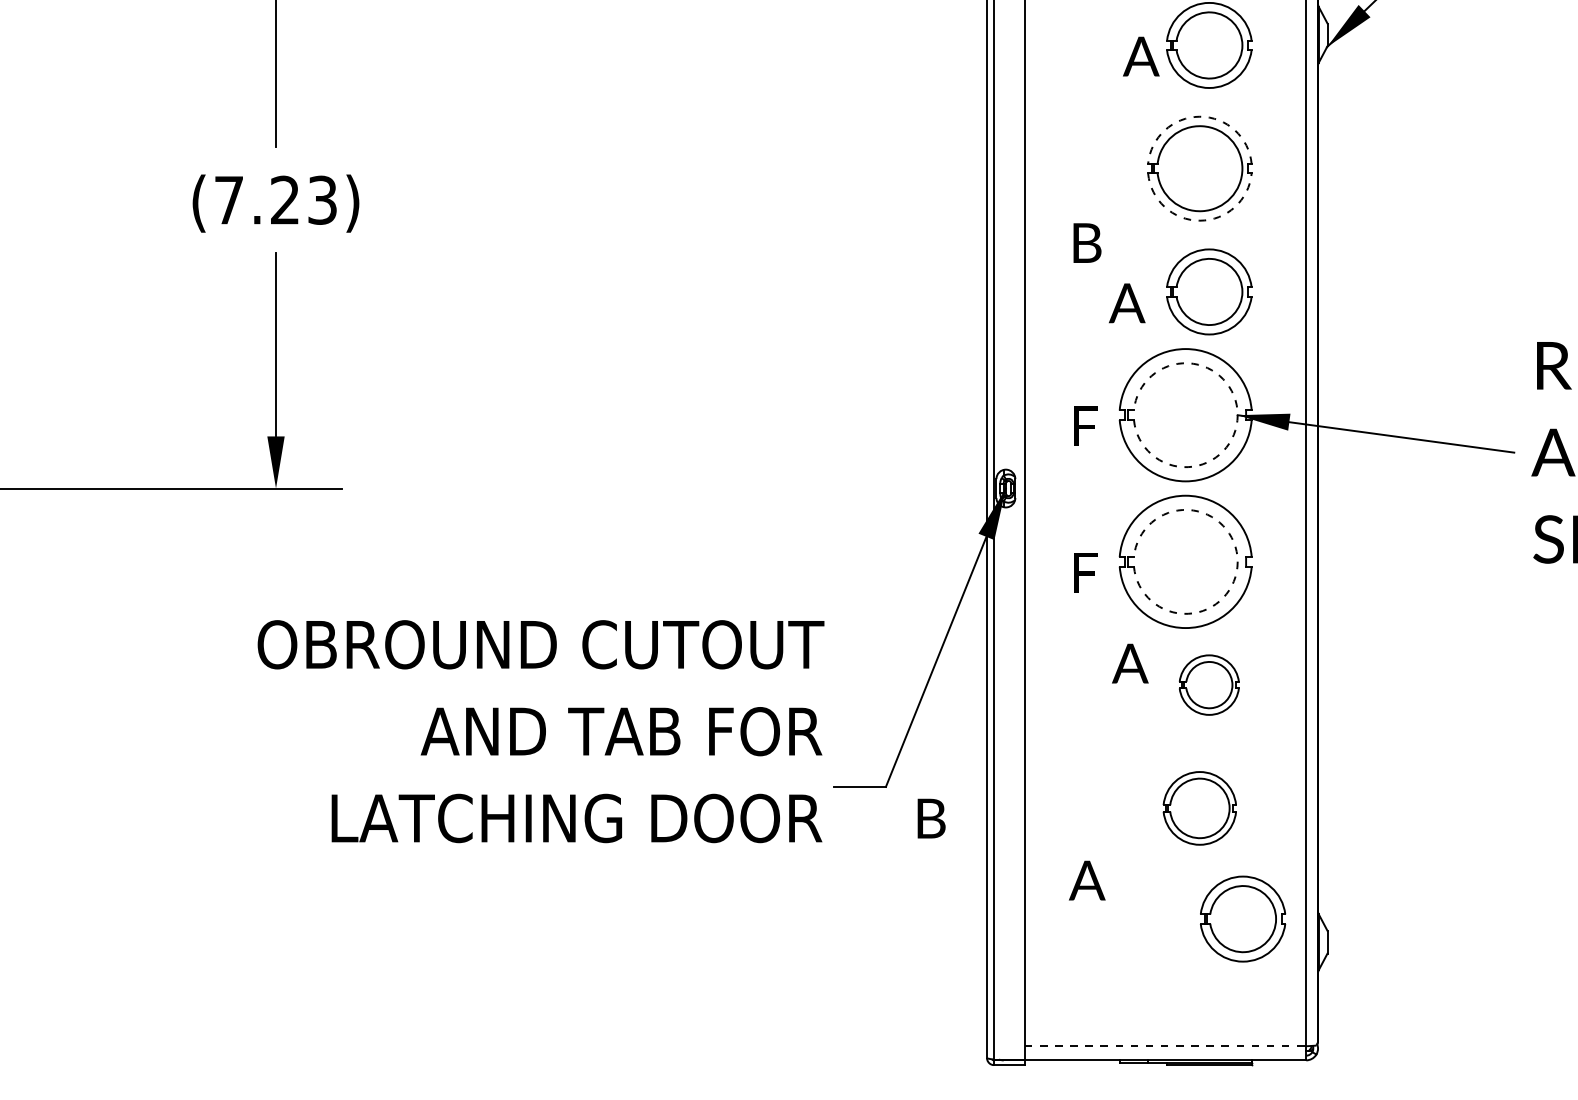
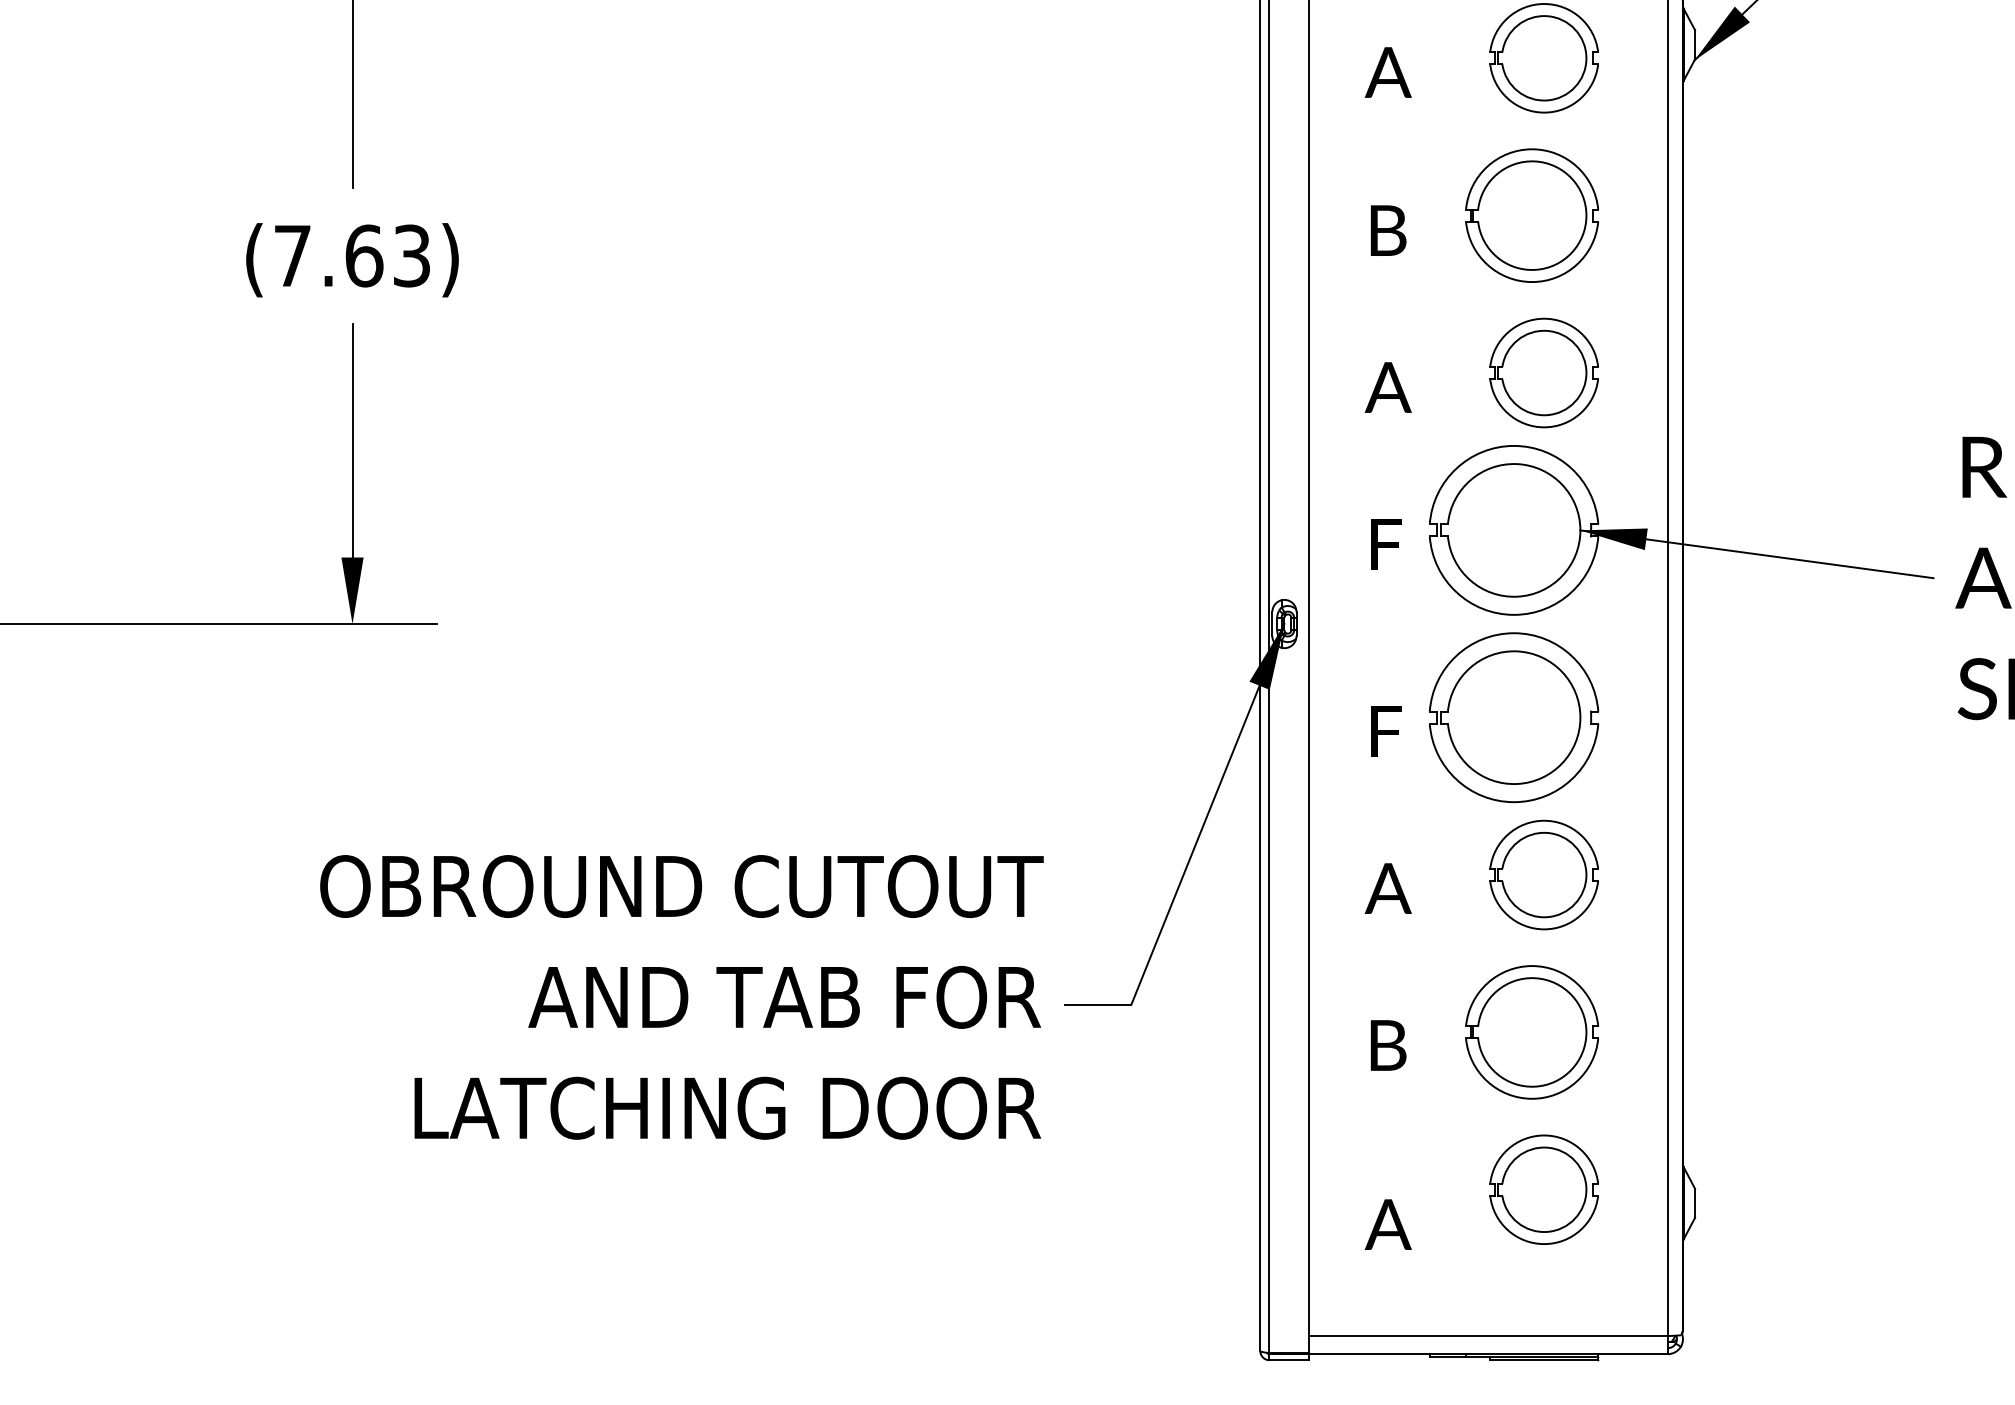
text: (1140, 56) -> (1387, 72), moved
arc: (1200, 116) -> (1532, 149), dashed -> solid
text: (285, 199) -> (364, 255), (7.23) -> (7.63)
arc: (1200, 221) -> (1532, 282), dashed -> solid
text: (1087, 242) -> (1388, 230), moved
text: (1126, 303) -> (1387, 387), moved
arc: (1237, 415) -> (1580, 530), dashed -> solid
arc: (1237, 561) -> (1580, 717), dashed -> solid
text: (1129, 663) -> (1387, 888), moved
part: (1208, 684) -> (1543, 874), size x1.43
text: (540, 731) -> (681, 997), moved
part: (1199, 808) -> (1531, 1032), size x1.43
text: (931, 818) -> (1388, 1045), moved
text: (1086, 880) -> (1387, 1224), moved
part: (1242, 918) -> (1543, 1189), moved
line: (1165, 1046) -> (1488, 1336), dashed -> solid

